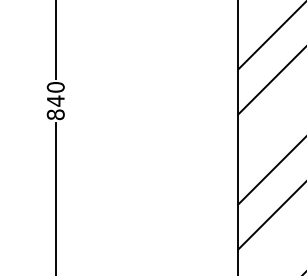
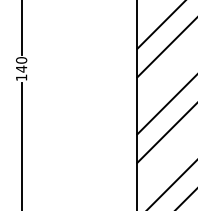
text: (55, 114) -> (21, 77), 840 -> 140

